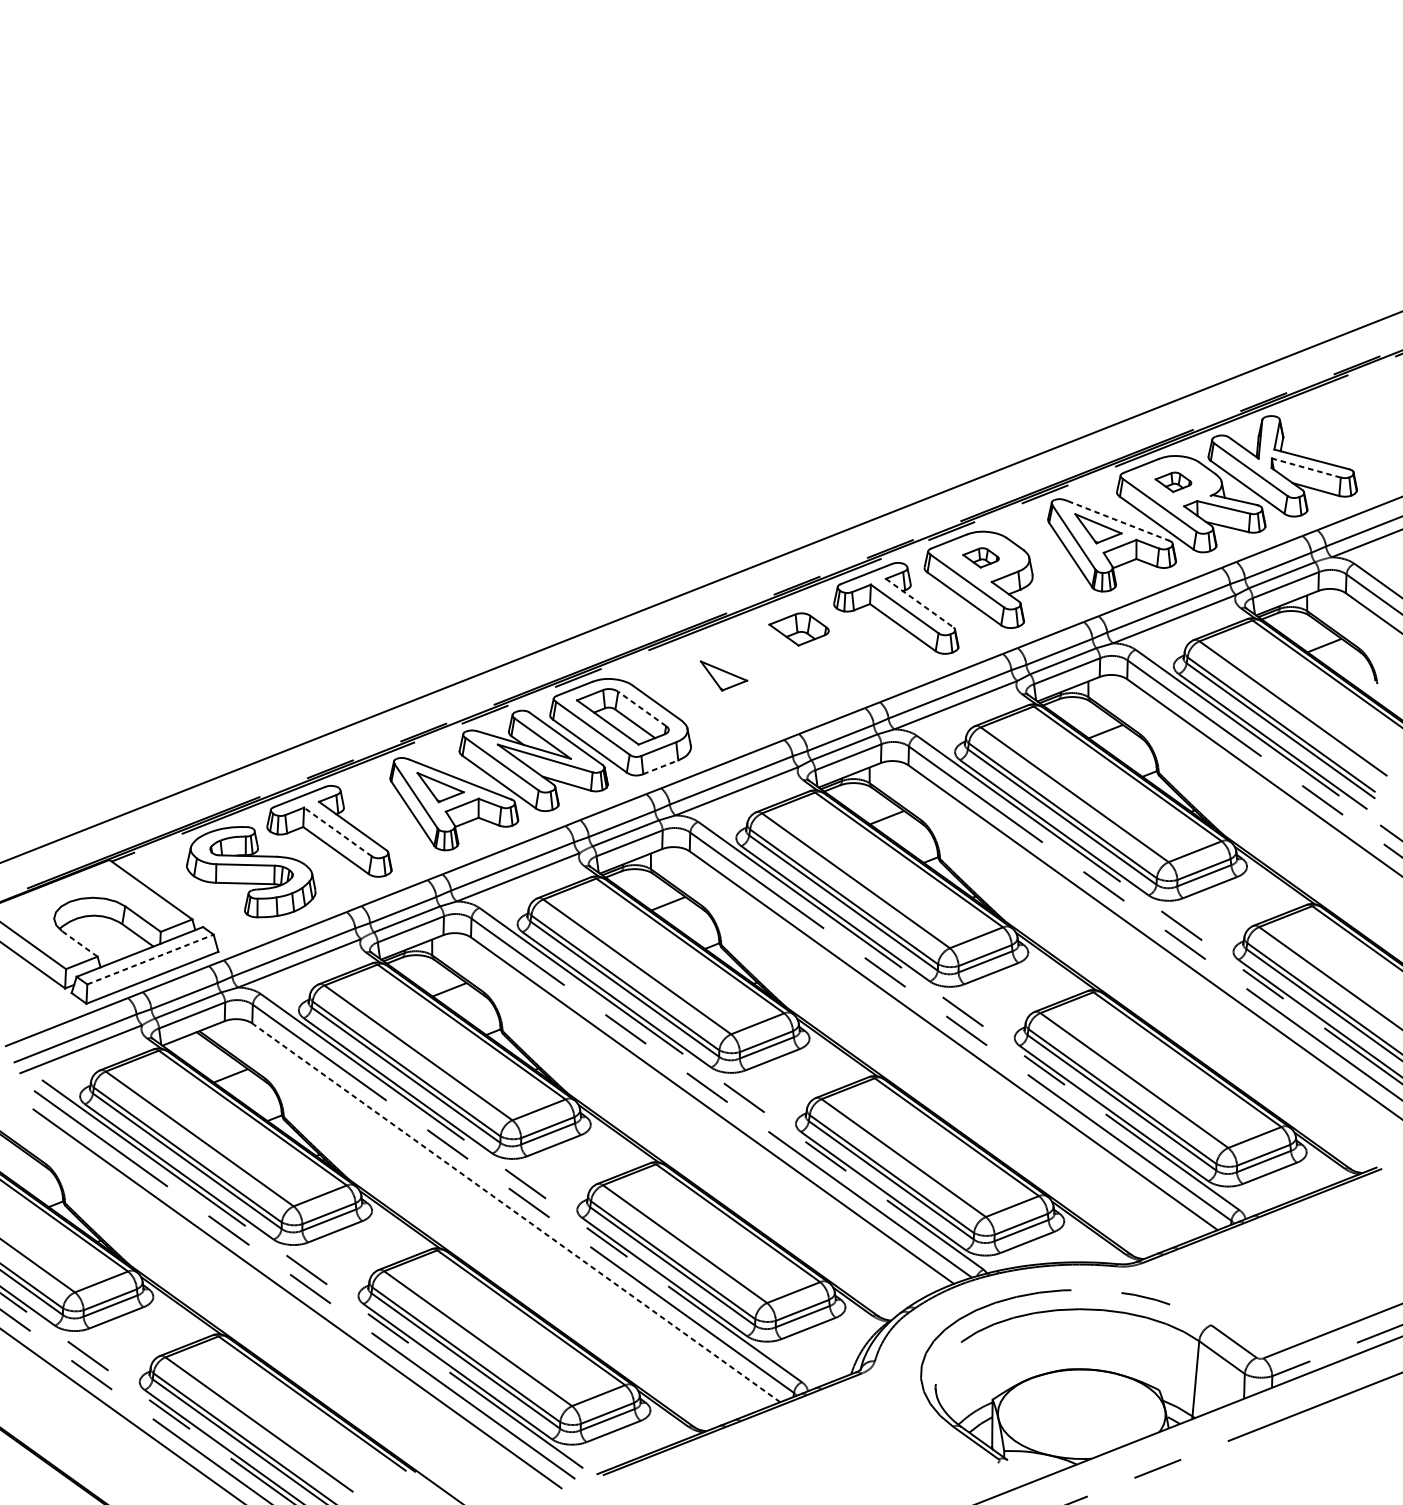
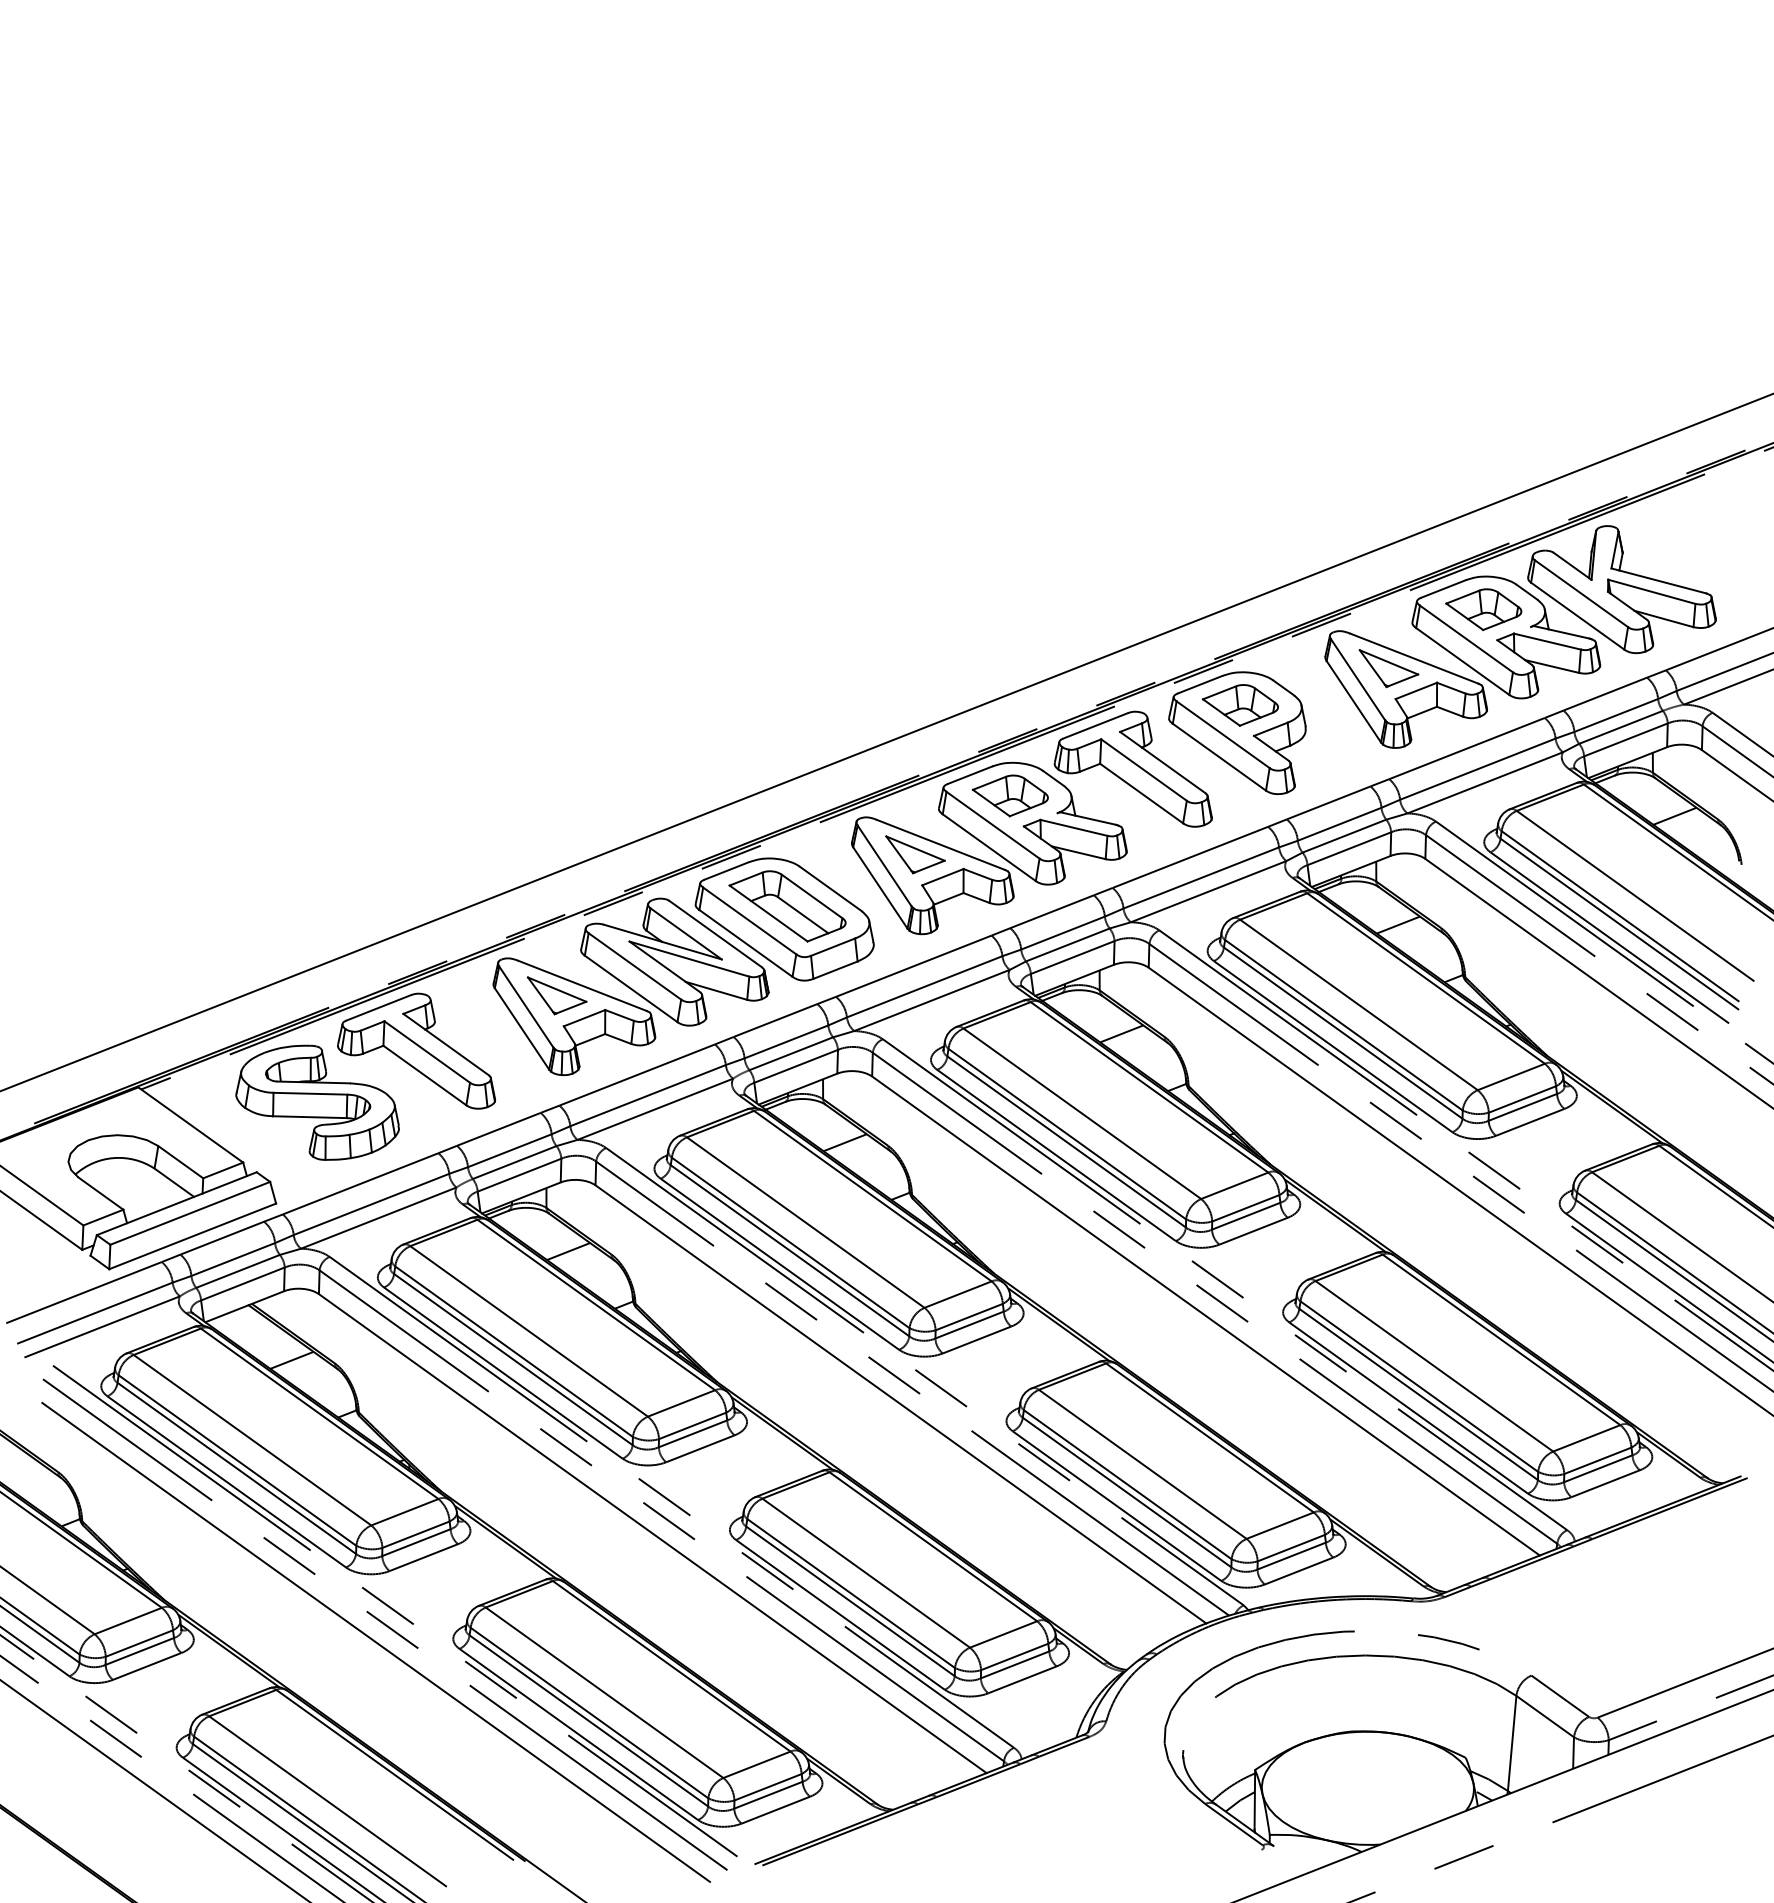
line: (1306, 467) -> (1651, 591), dashed -> solid
part: (1173, 482) -> (1483, 609), size x1.67
line: (1118, 520) -> (1414, 658), dashed -> solid
part: (981, 557) -> (1240, 705), size x1.67
line: (919, 603) -> (1162, 762), dashed -> solid
part: (782, 671) -> (989, 848), added
line: (641, 709) -> (811, 896), dashed -> solid
line: (660, 767) -> (835, 970), dashed -> solid
line: (338, 832) -> (427, 1052), dashed -> solid
line: (79, 943) -> (100, 1193), dashed -> solid
line: (150, 959) -> (190, 1213), dashed -> solid
line: (516, 1212) -> (652, 1533), dashed -> solid

